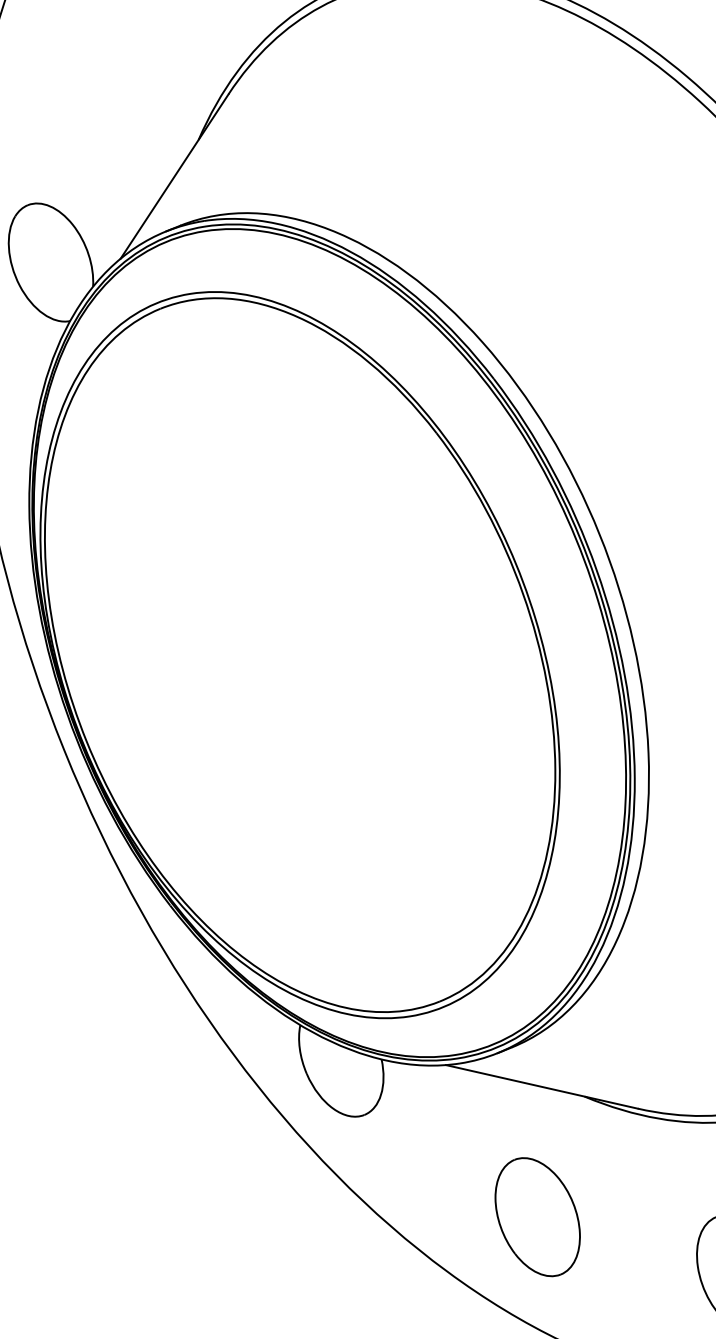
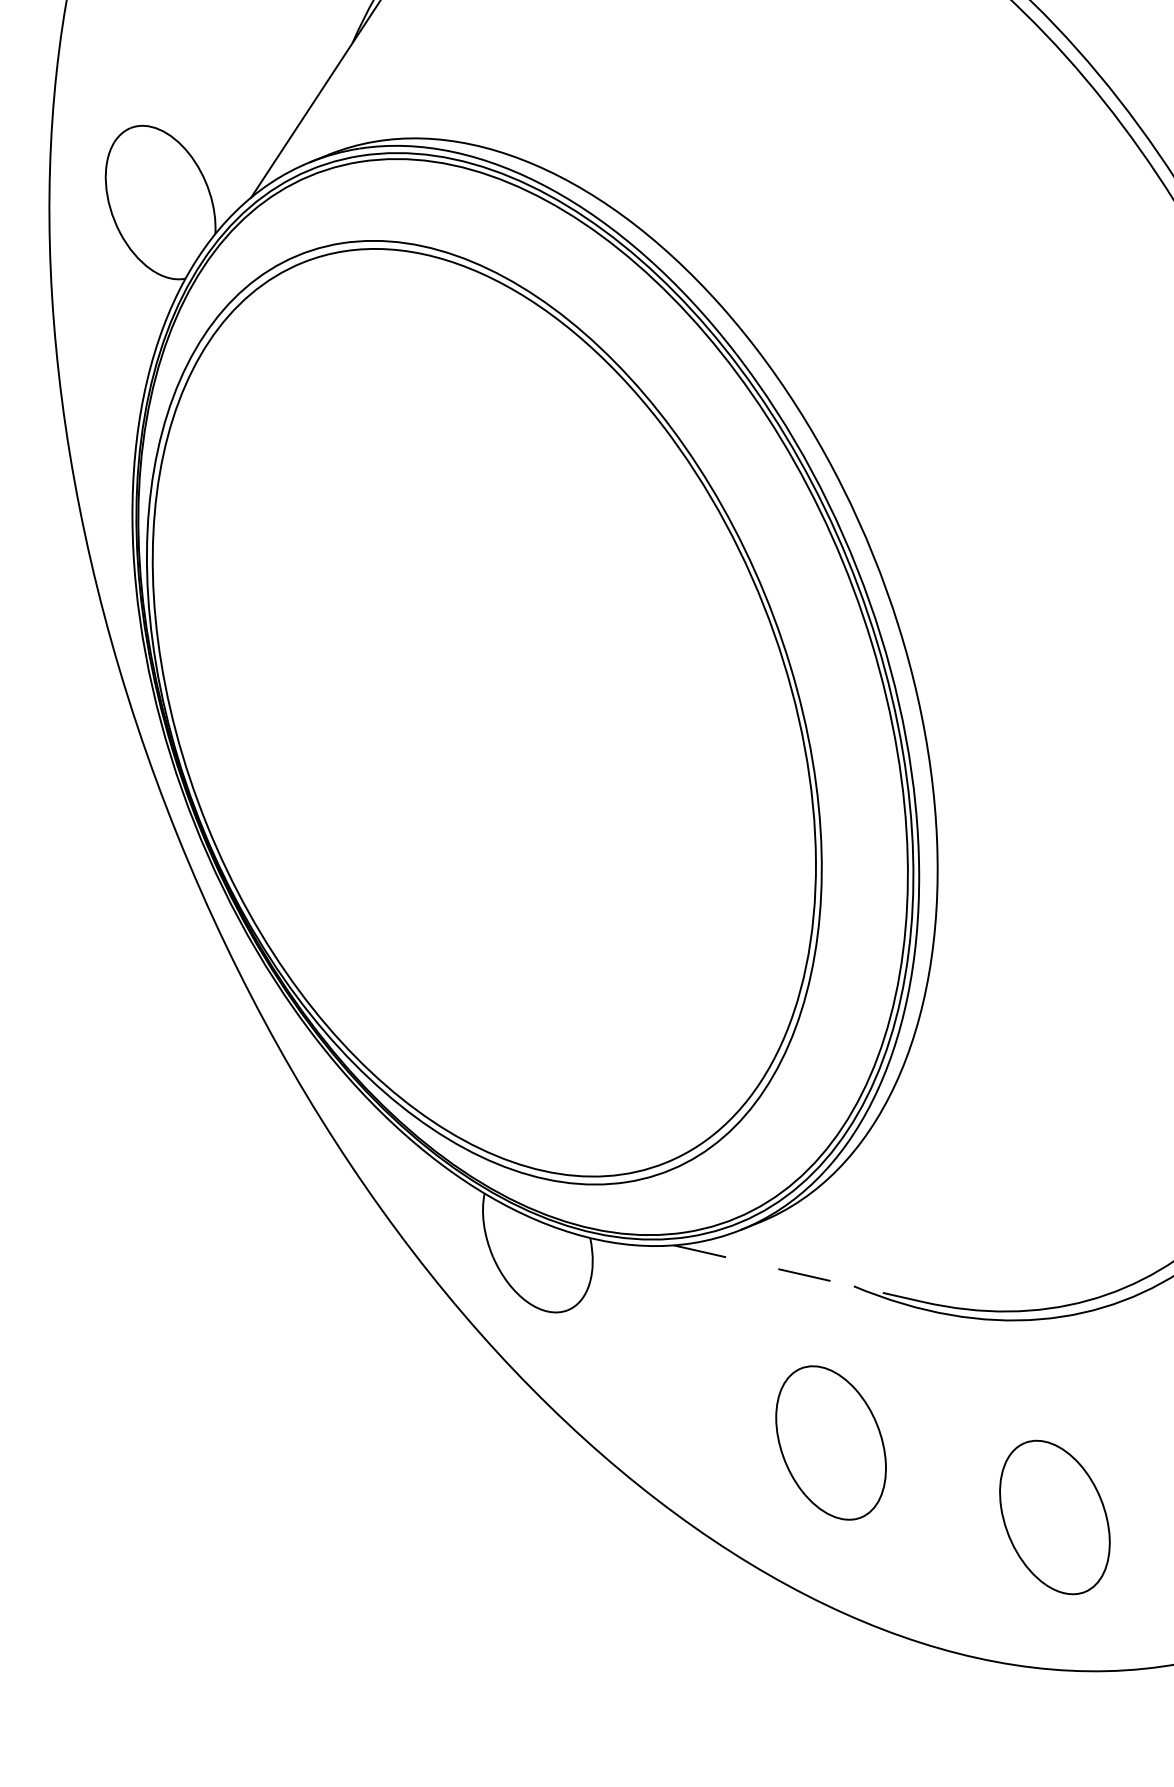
line: (541, 1086) -> (798, 1273), solid -> dashed
part: (537, 1216) -> (830, 1442), moved

